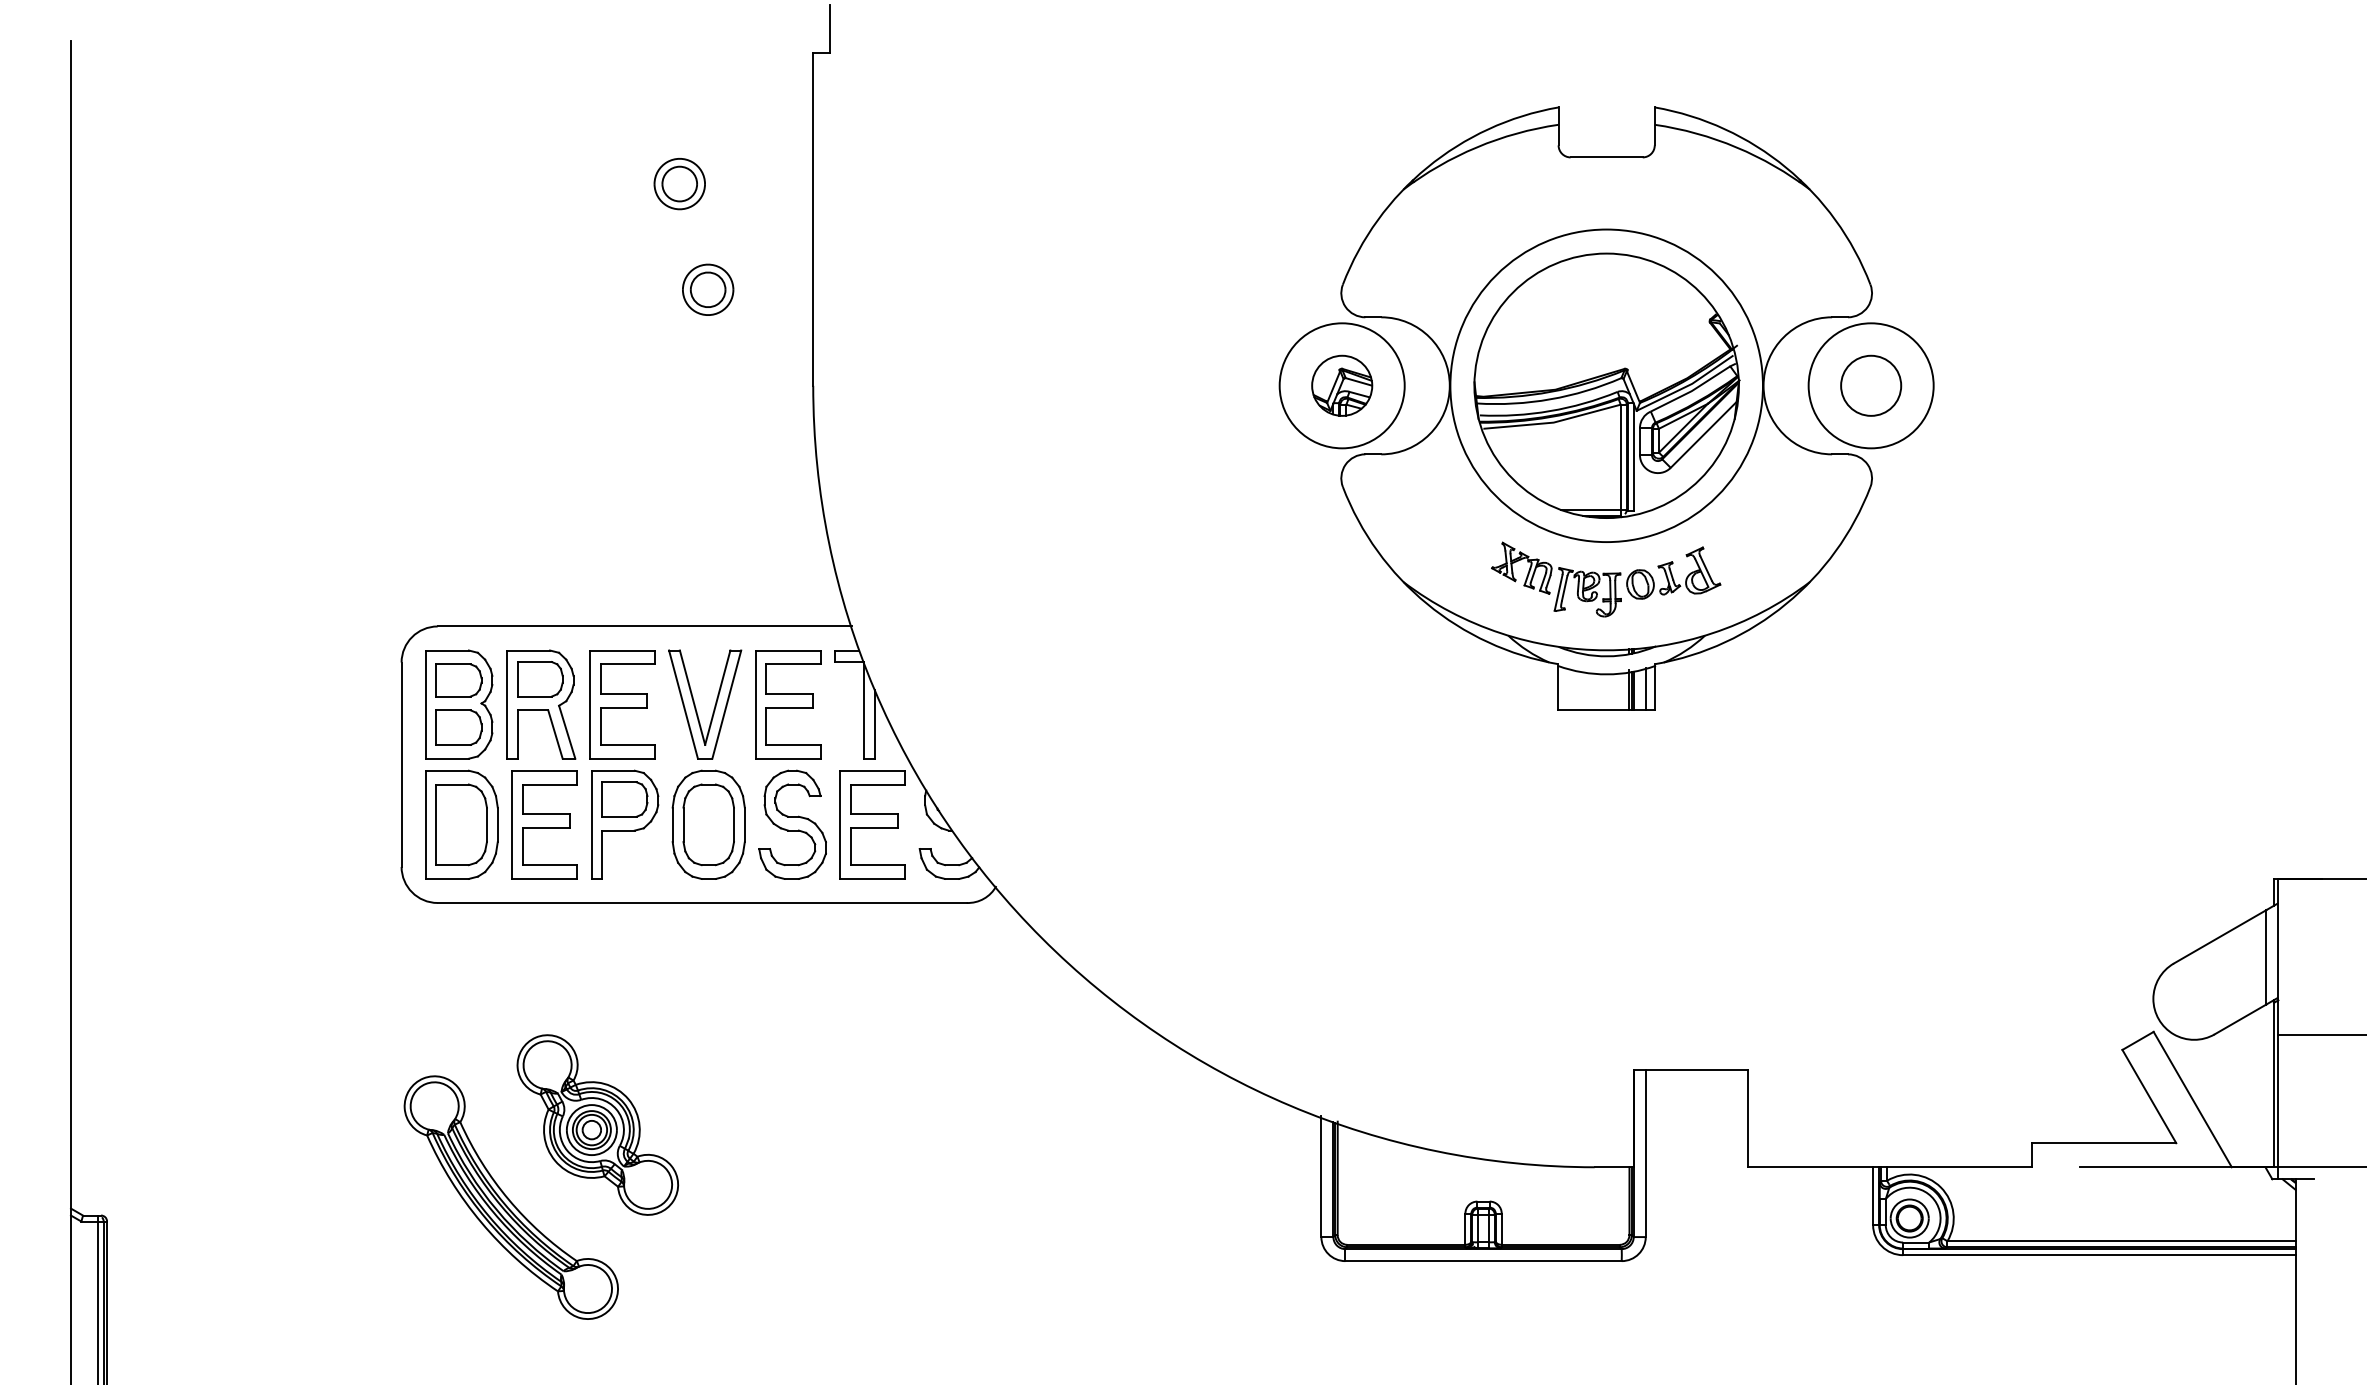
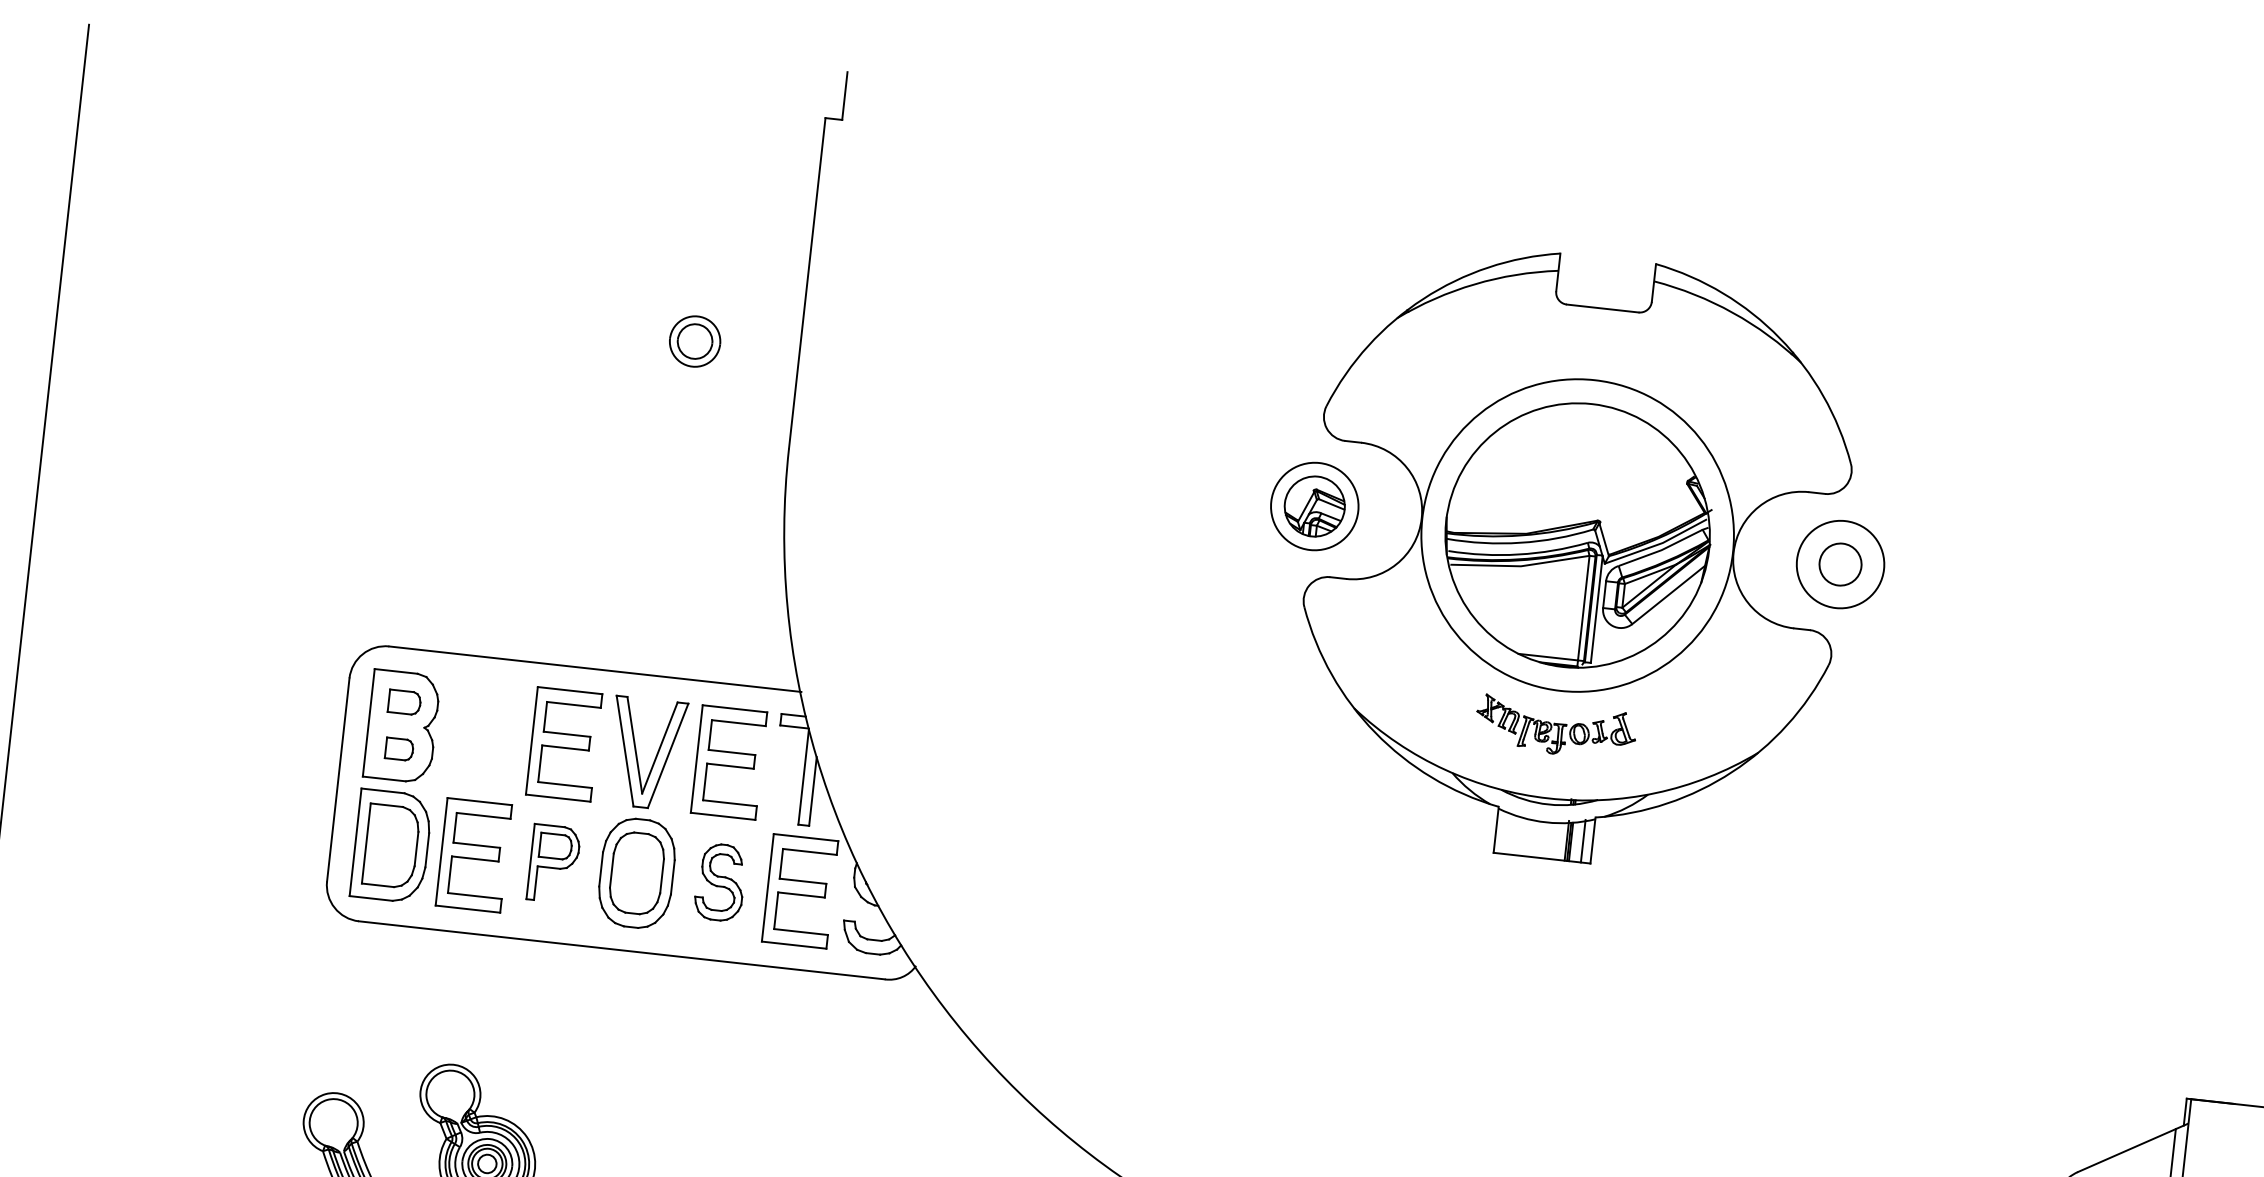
part: (679, 184) -> (678, 233), removed
circle: (1341, 385) -> (1314, 506), size x0.7
circle: (1870, 385) -> (1839, 564), size x0.7
circle: (1871, 385) -> (1840, 564), size x0.7
part: (1606, 579) -> (1556, 728), size x0.7
part: (458, 680) -> (404, 702), size x0.7
part: (541, 704) -> (483, 735), removed
part: (458, 727) -> (398, 749), size x0.6
part: (625, 824) -> (554, 863), size x0.7
part: (792, 824) -> (720, 882), size x0.7

